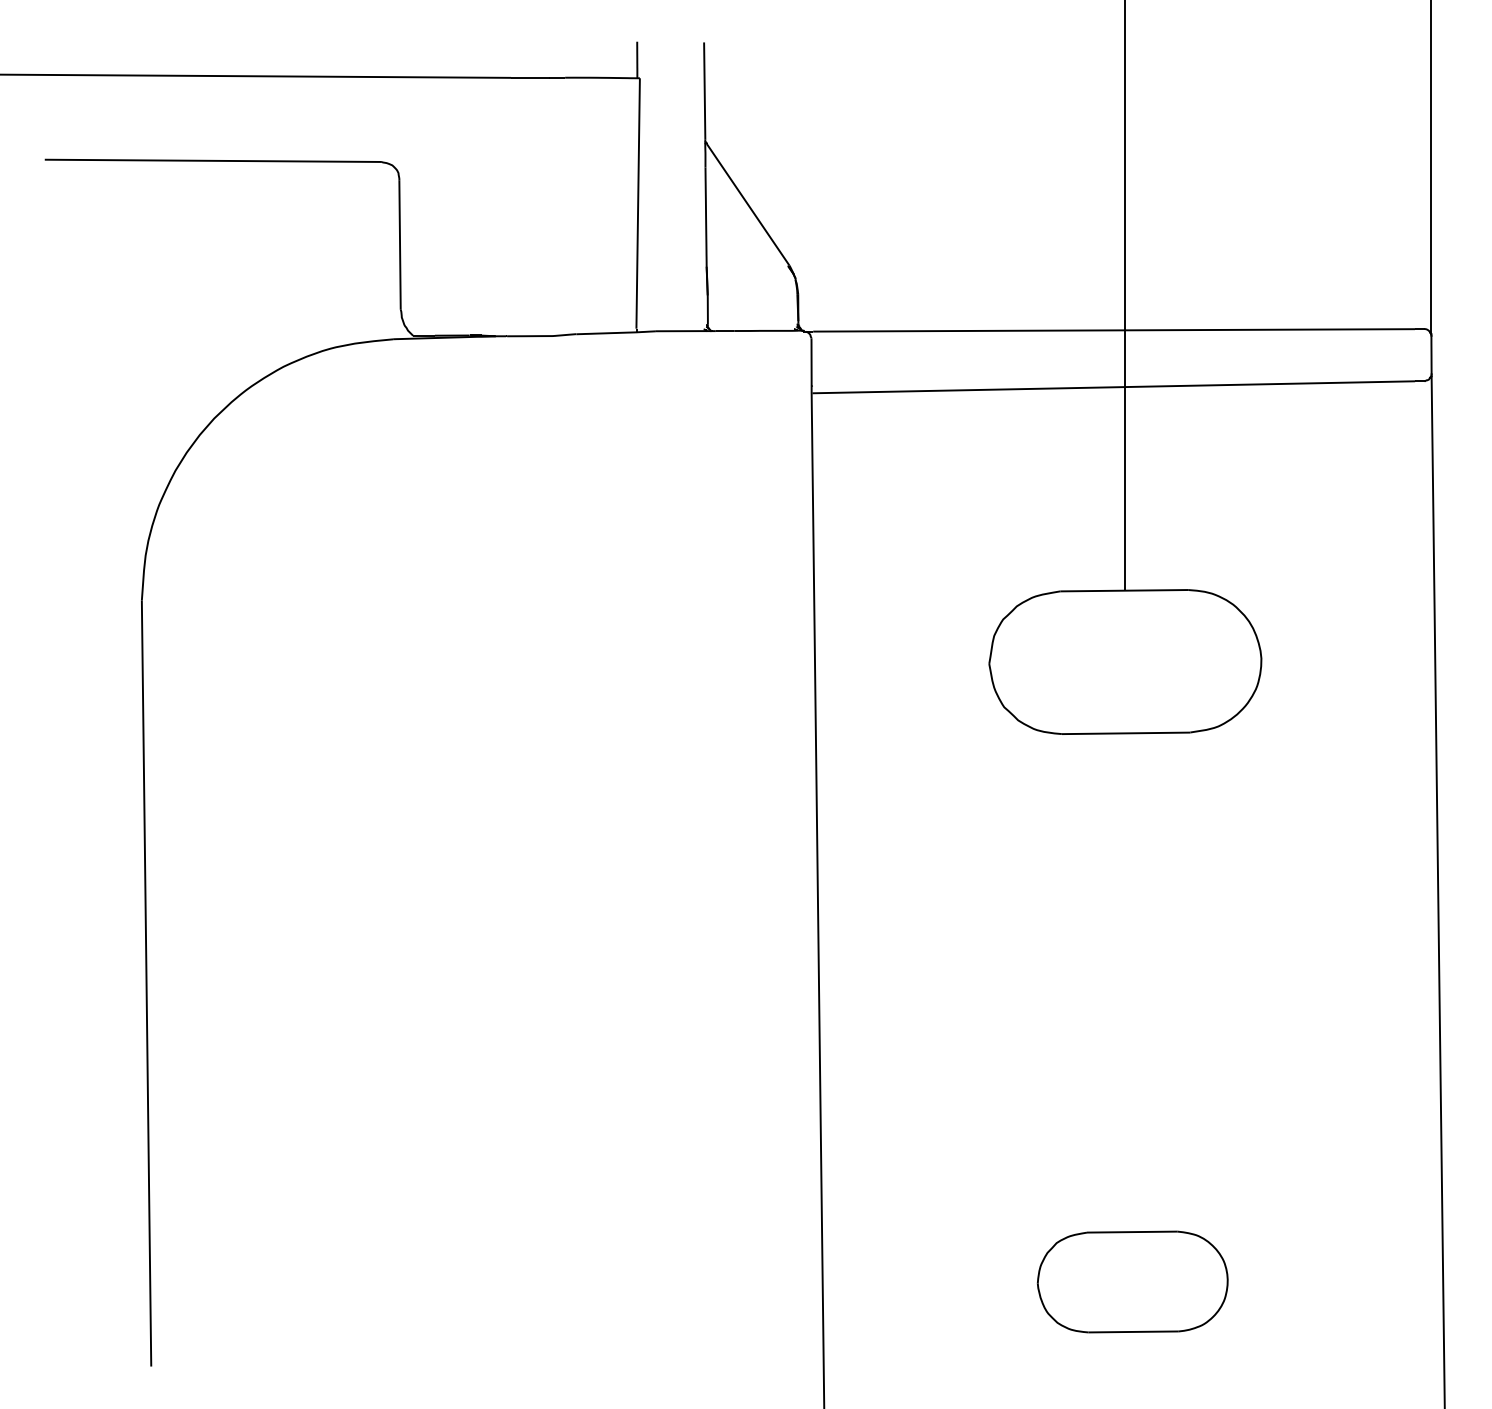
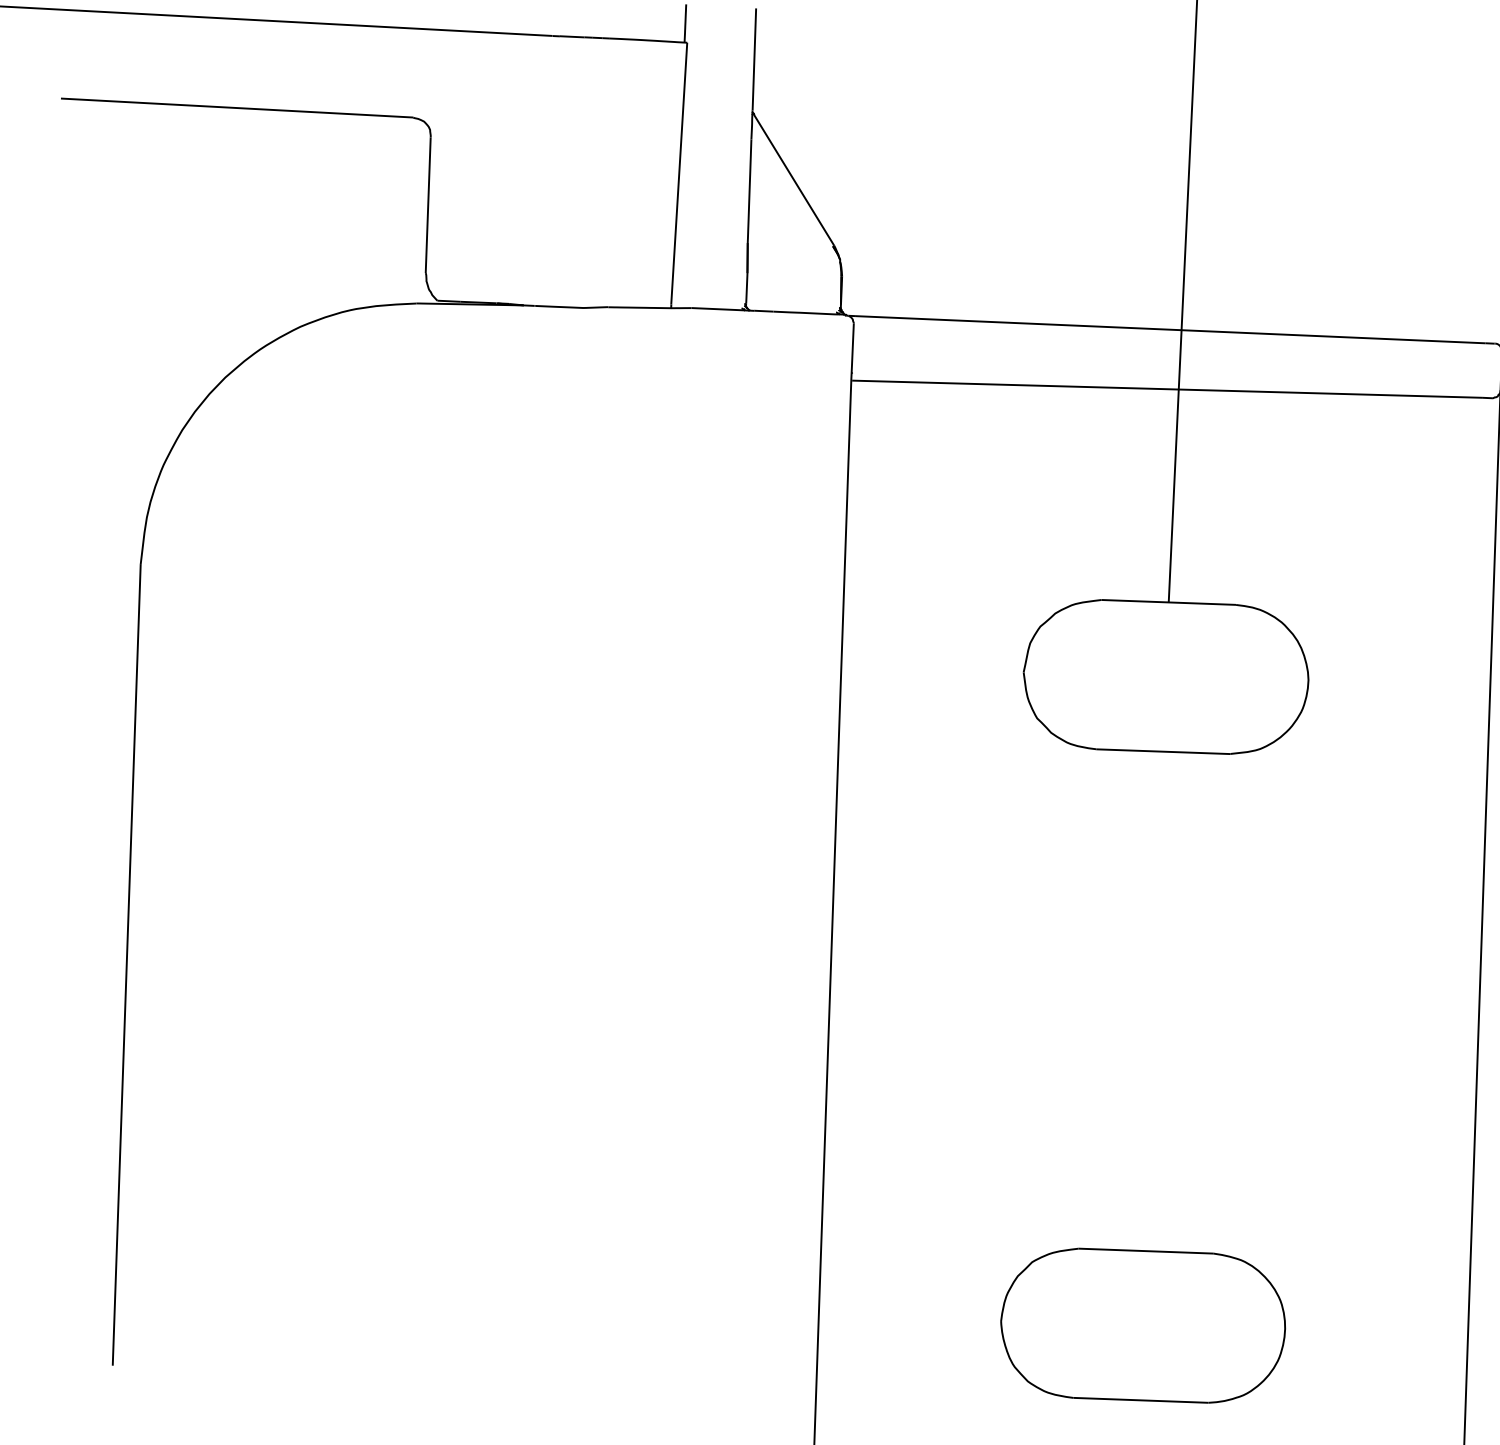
part: (1132, 1281) -> (1142, 1325), size x1.43

